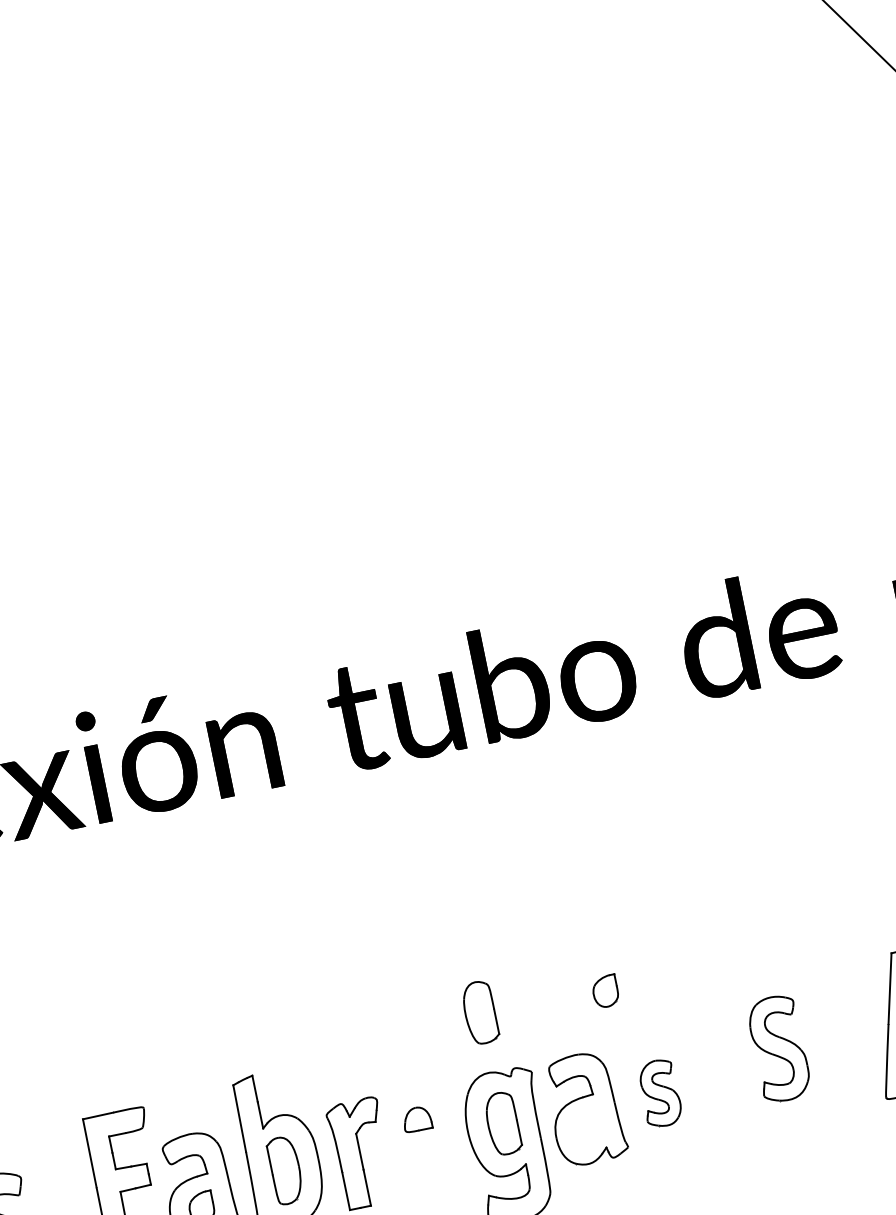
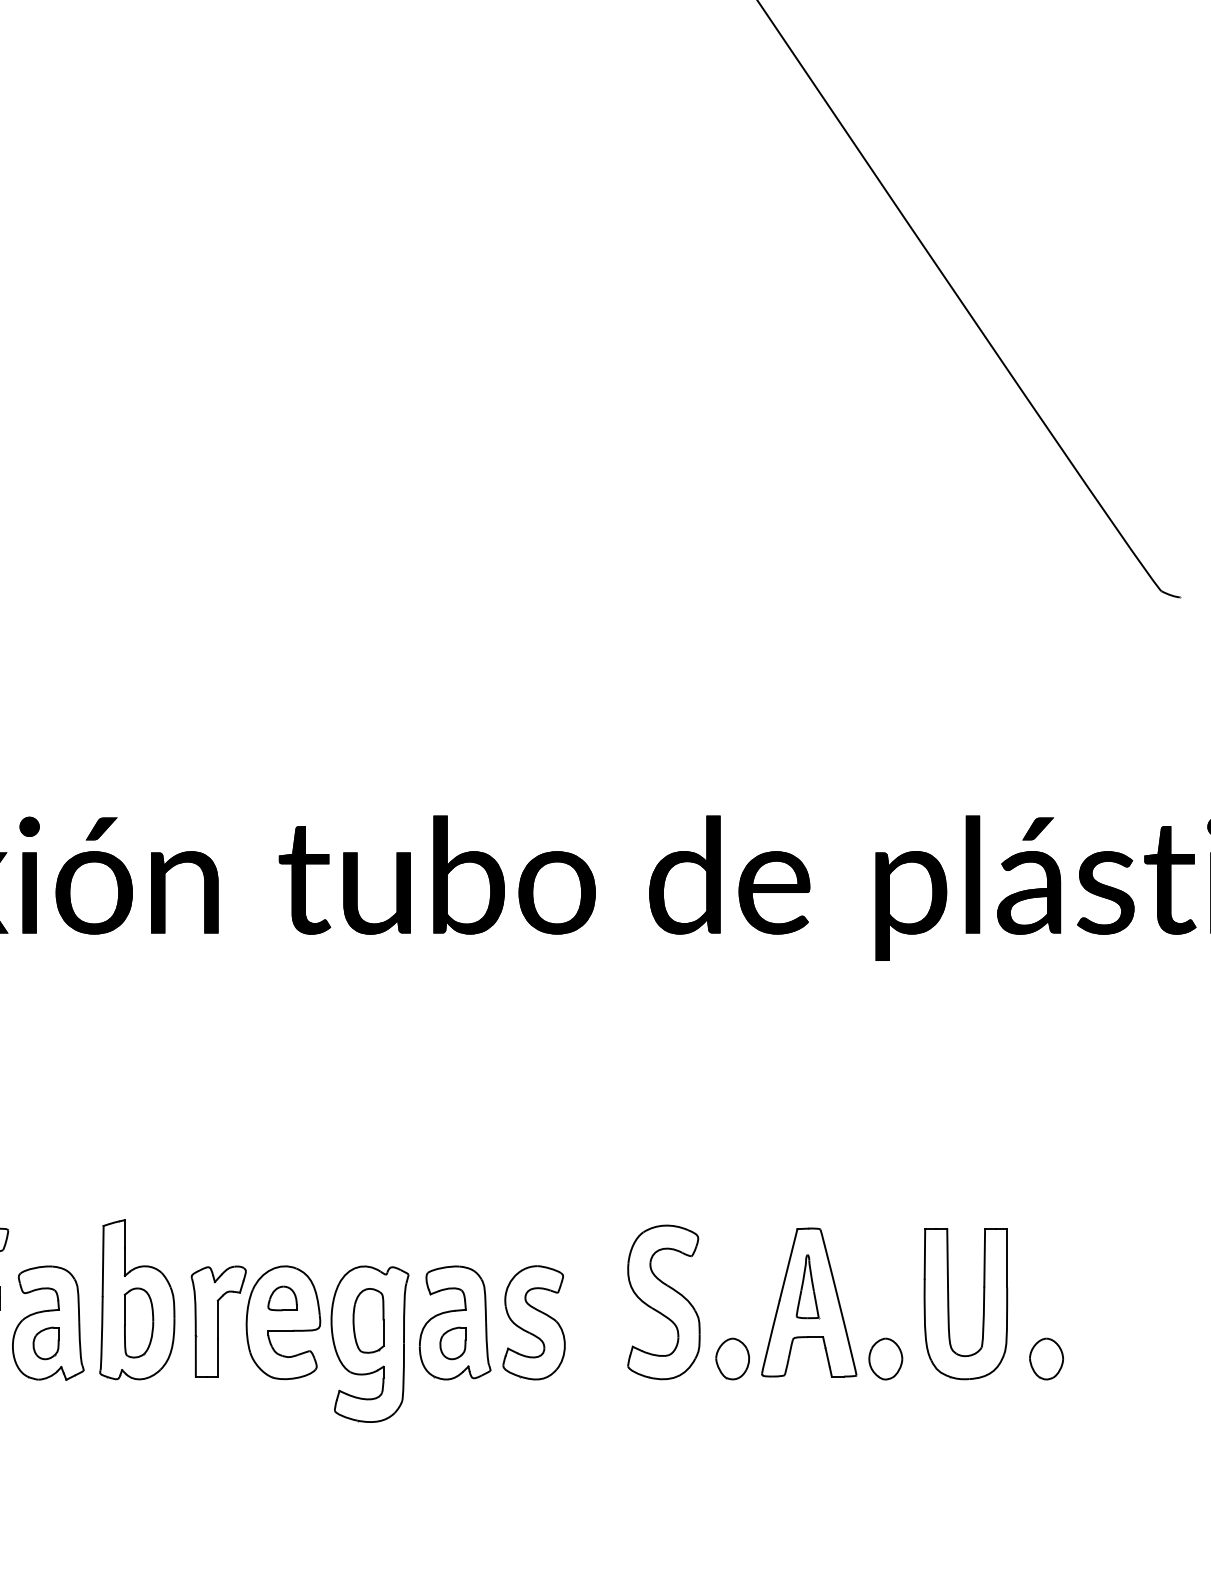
part: (605, 991) -> (452, 1343), moved
part: (479, 1012) -> (368, 1203), removed
part: (778, 1048) -> (663, 1302), size x1.43
part: (855, 1088) -> (732, 1358), added
part: (659, 1093) -> (533, 1322), size x1.67
part: (422, 1141) -> (283, 1322), added

